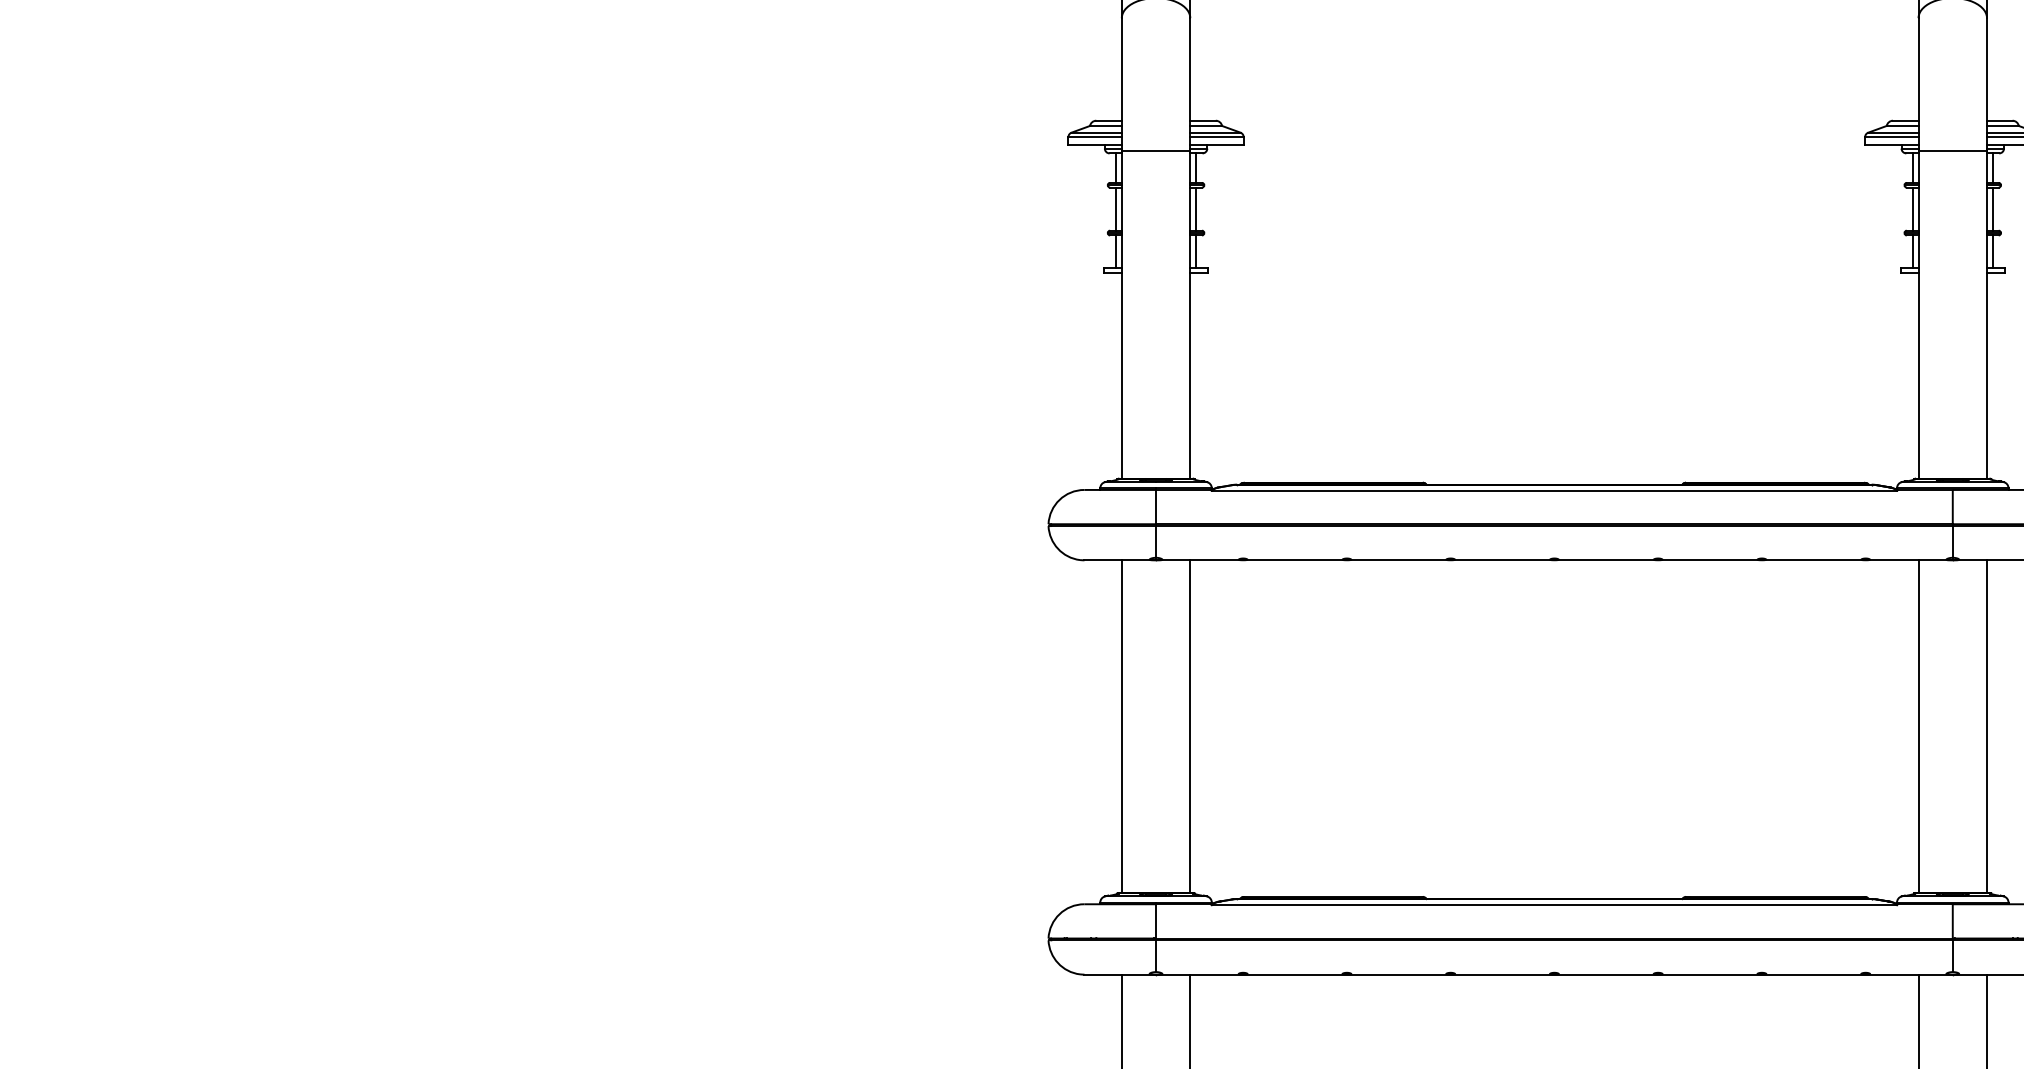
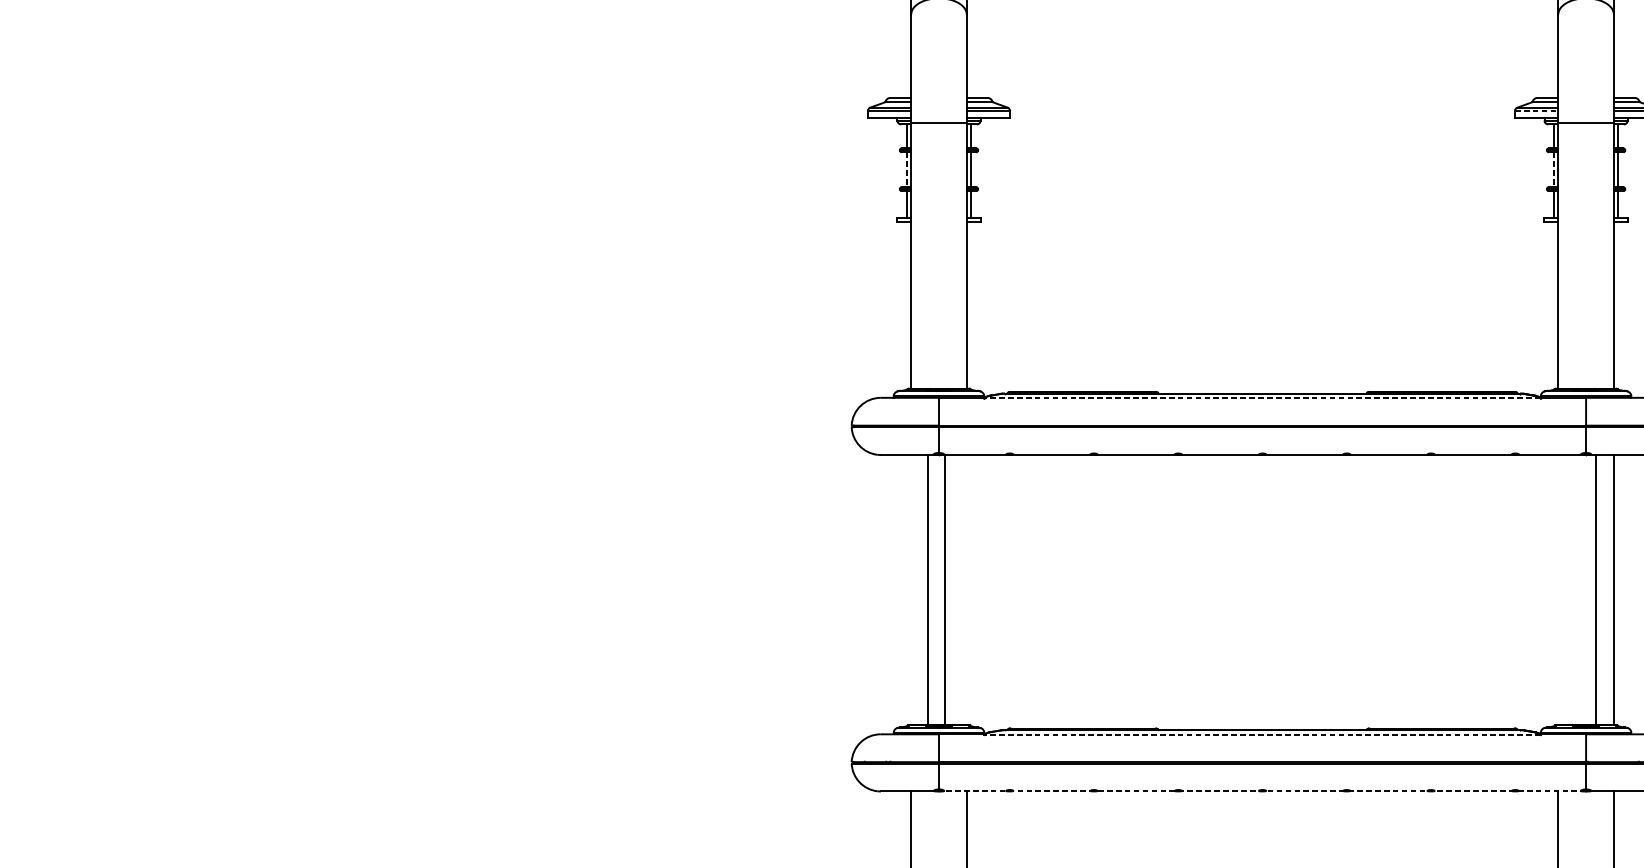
line: (1891, 137) -> (1536, 111), solid -> dashed
line: (1116, 209) -> (906, 170), solid -> dashed
line: (1912, 209) -> (1553, 170), solid -> dashed
line: (1554, 490) -> (1262, 398), solid -> dashed
line: (1121, 726) -> (945, 589), moved
line: (1190, 726) -> (927, 589), moved
line: (1918, 726) -> (1595, 589), moved
line: (1554, 905) -> (1262, 735), solid -> dashed
line: (1553, 974) -> (1261, 791), solid -> dashed

